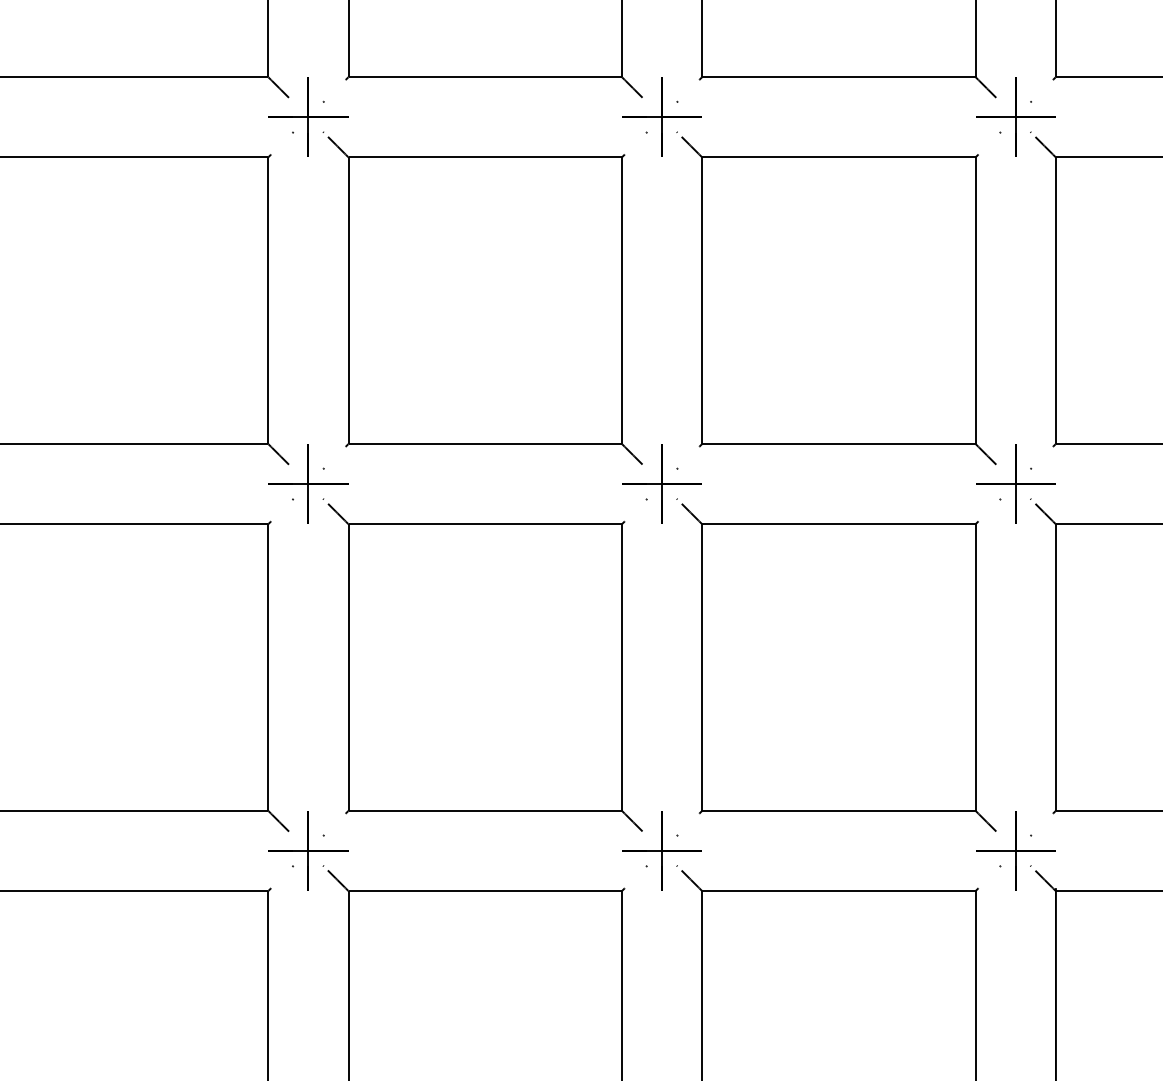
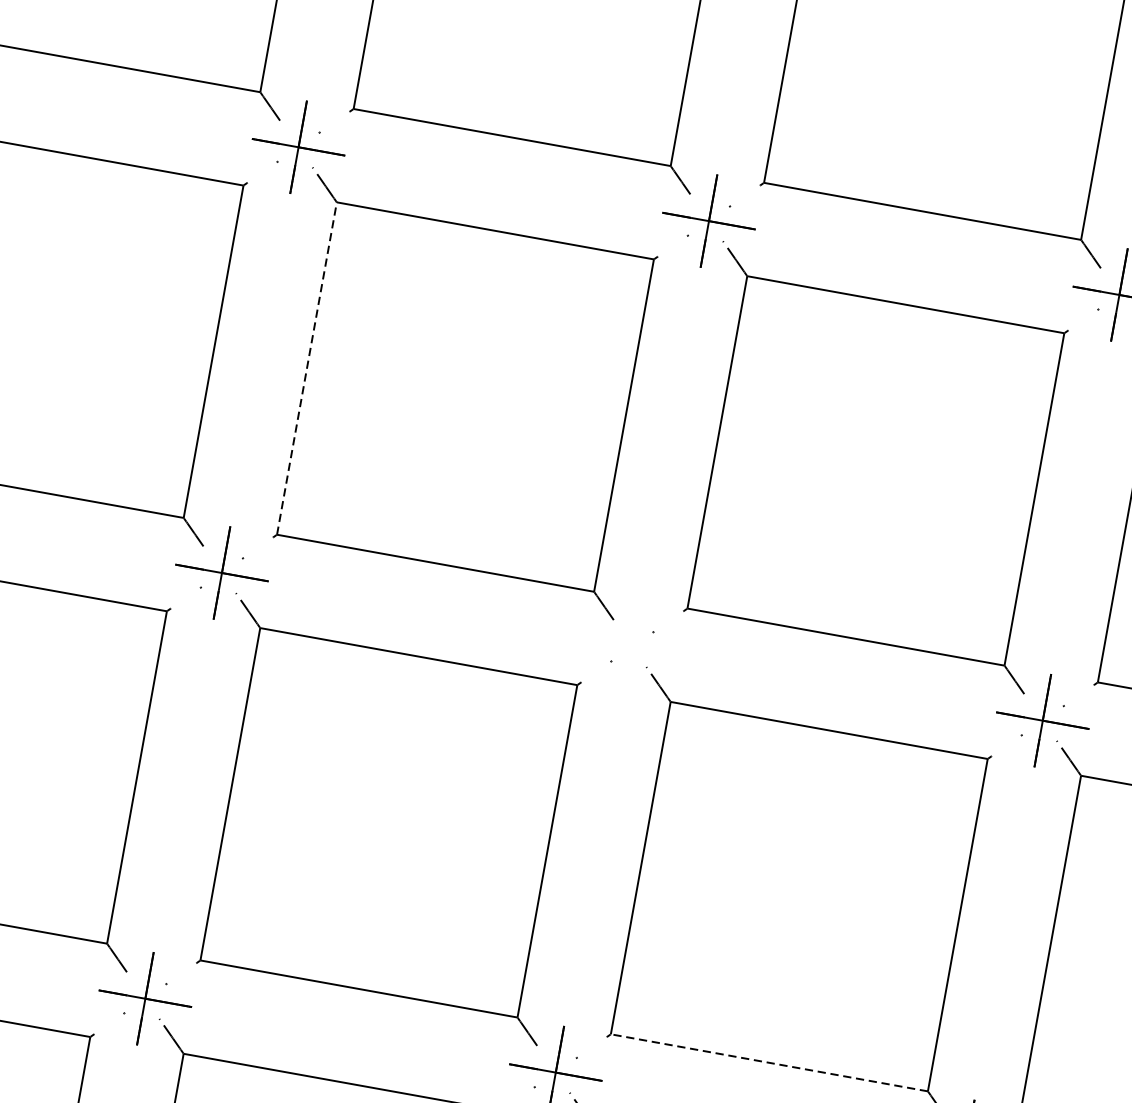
line: (348, 300) -> (306, 368), solid -> dashed
part: (661, 483) -> (631, 646), removed
line: (838, 810) -> (768, 1062), solid -> dashed

